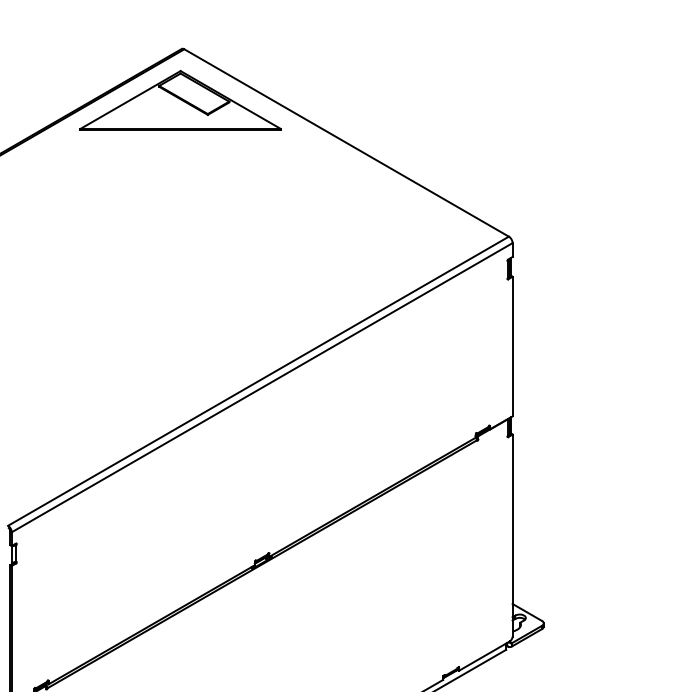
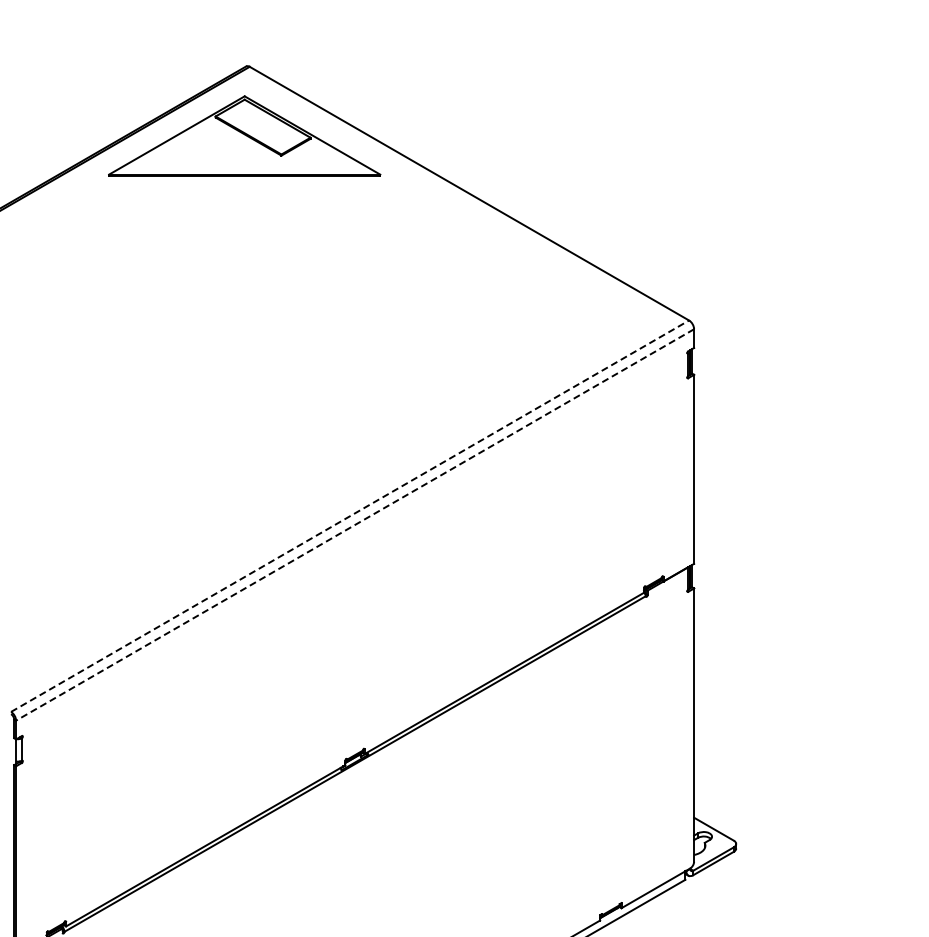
line: (258, 380) -> (350, 515), solid -> dashed
line: (261, 388) -> (354, 525), solid -> dashed

